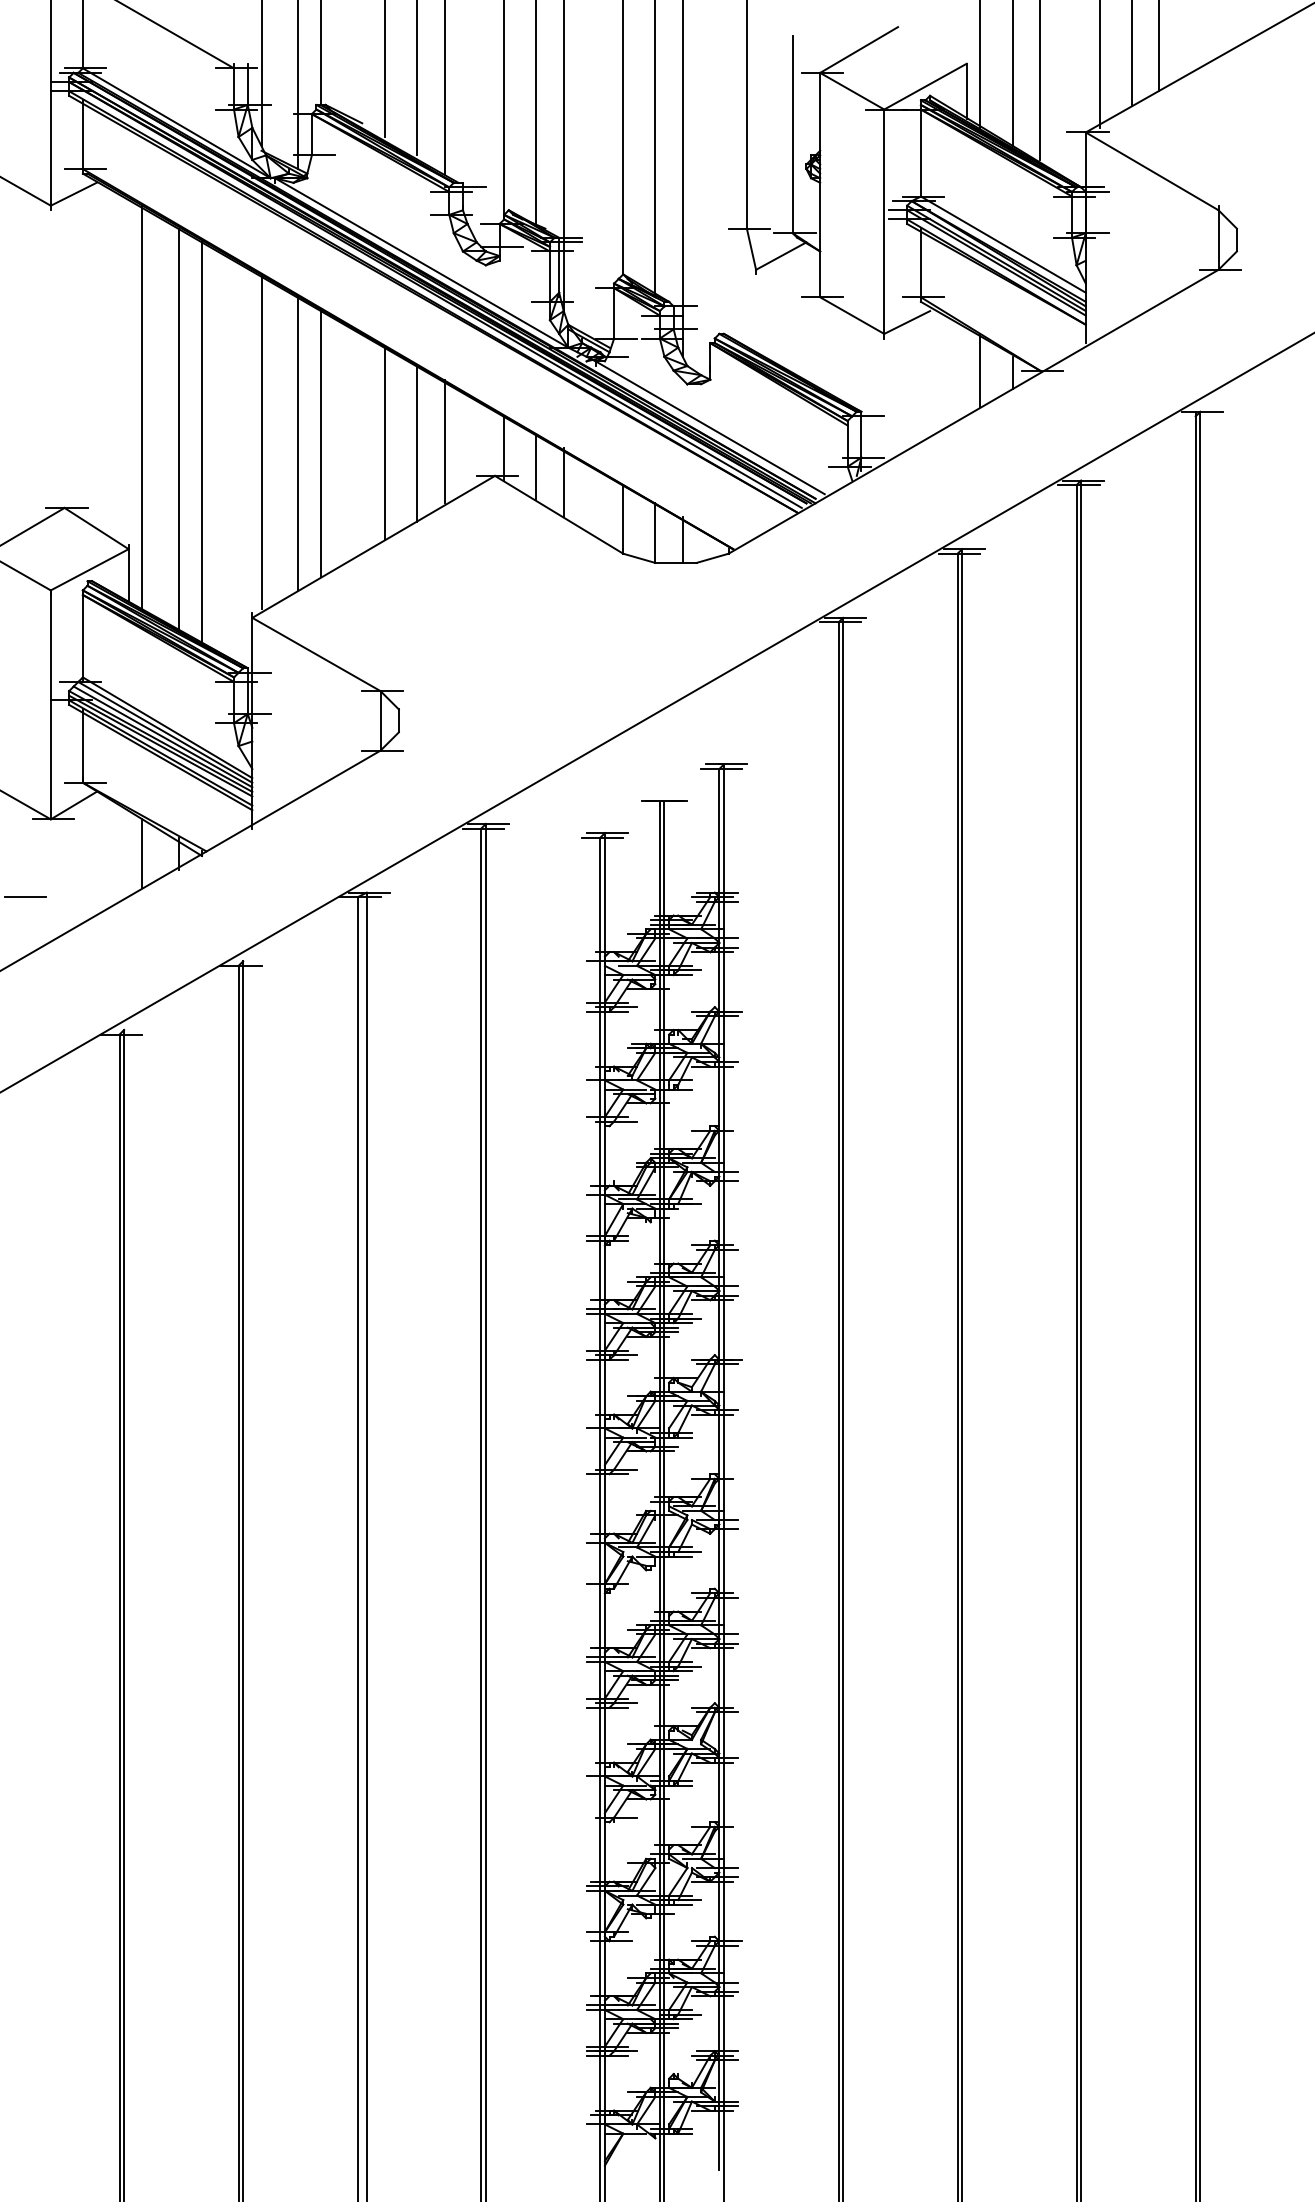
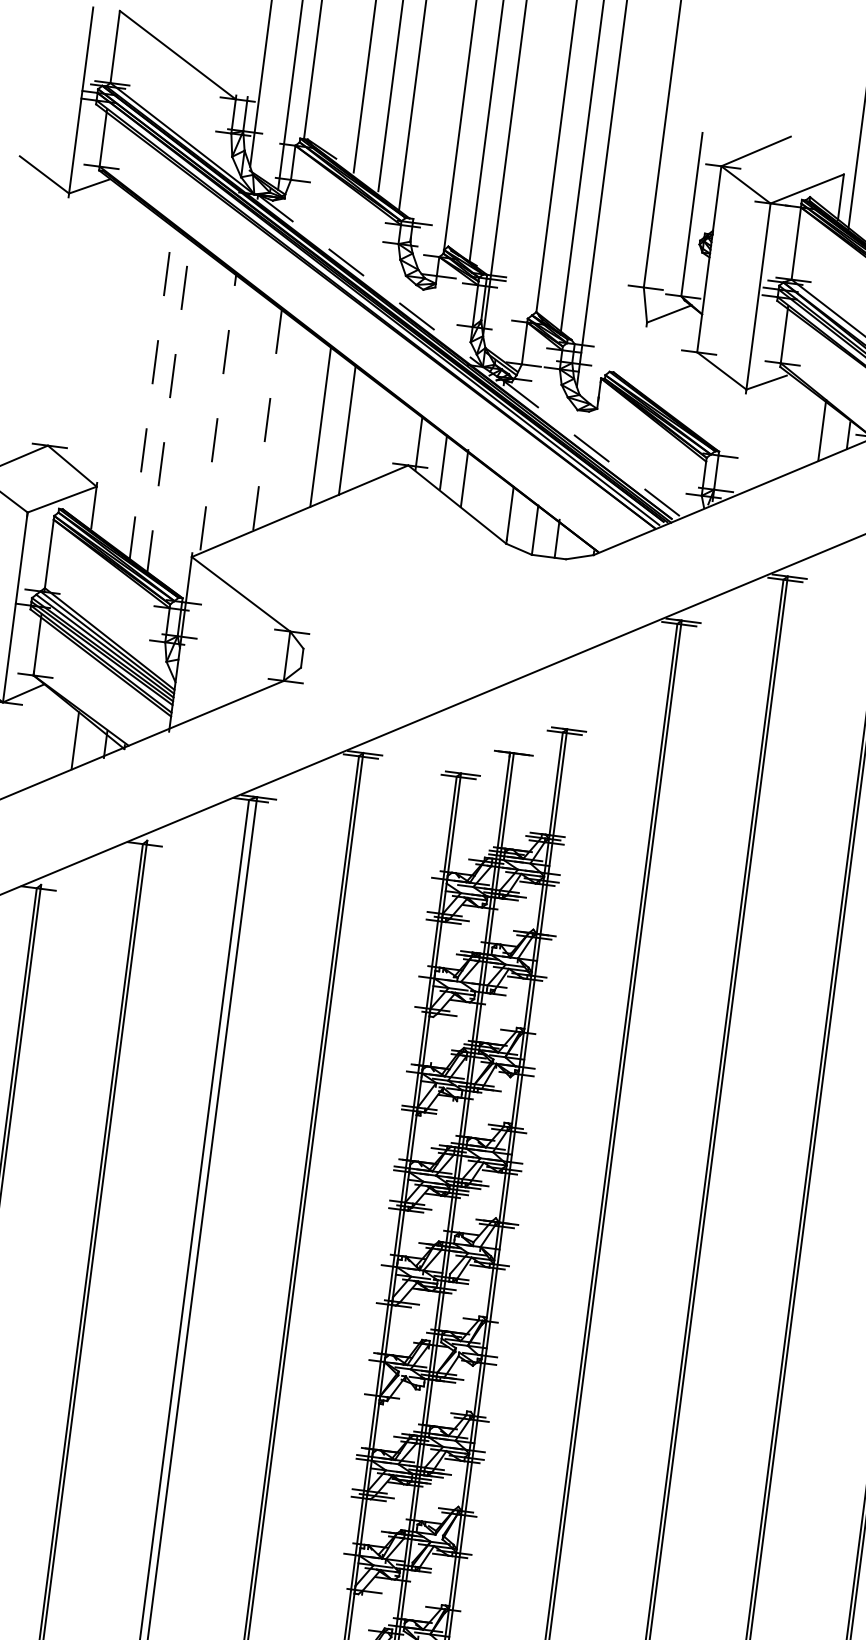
line: (422, 263) -> (371, 281), solid -> dashed
line: (142, 406) -> (123, 369), removed
line: (709, 427) -> (591, 448), solid -> dashed
line: (179, 429) -> (151, 392), solid -> dashed
line: (261, 441) -> (218, 411), solid -> dashed
line: (444, 441) -> (370, 431), removed
line: (201, 443) -> (168, 406), solid -> dashed
line: (298, 443) -> (248, 417), removed
line: (321, 443) -> (267, 419), solid -> dashed

